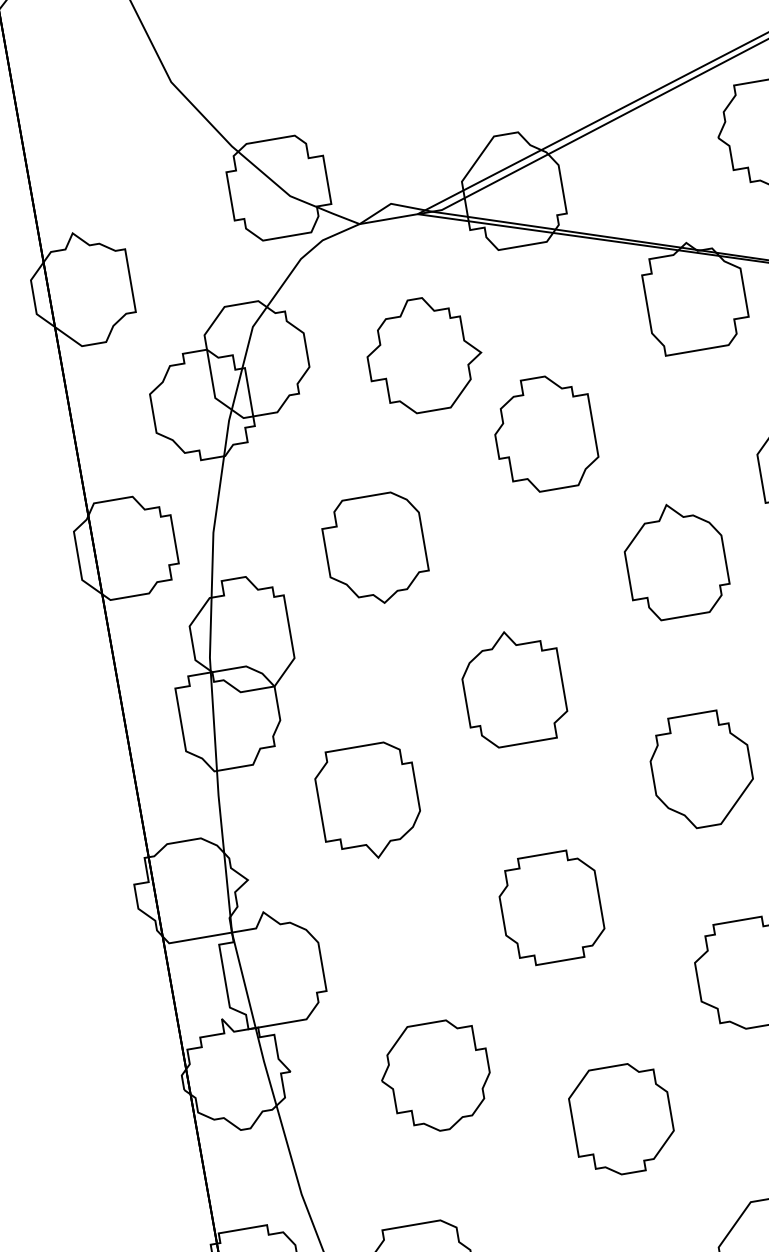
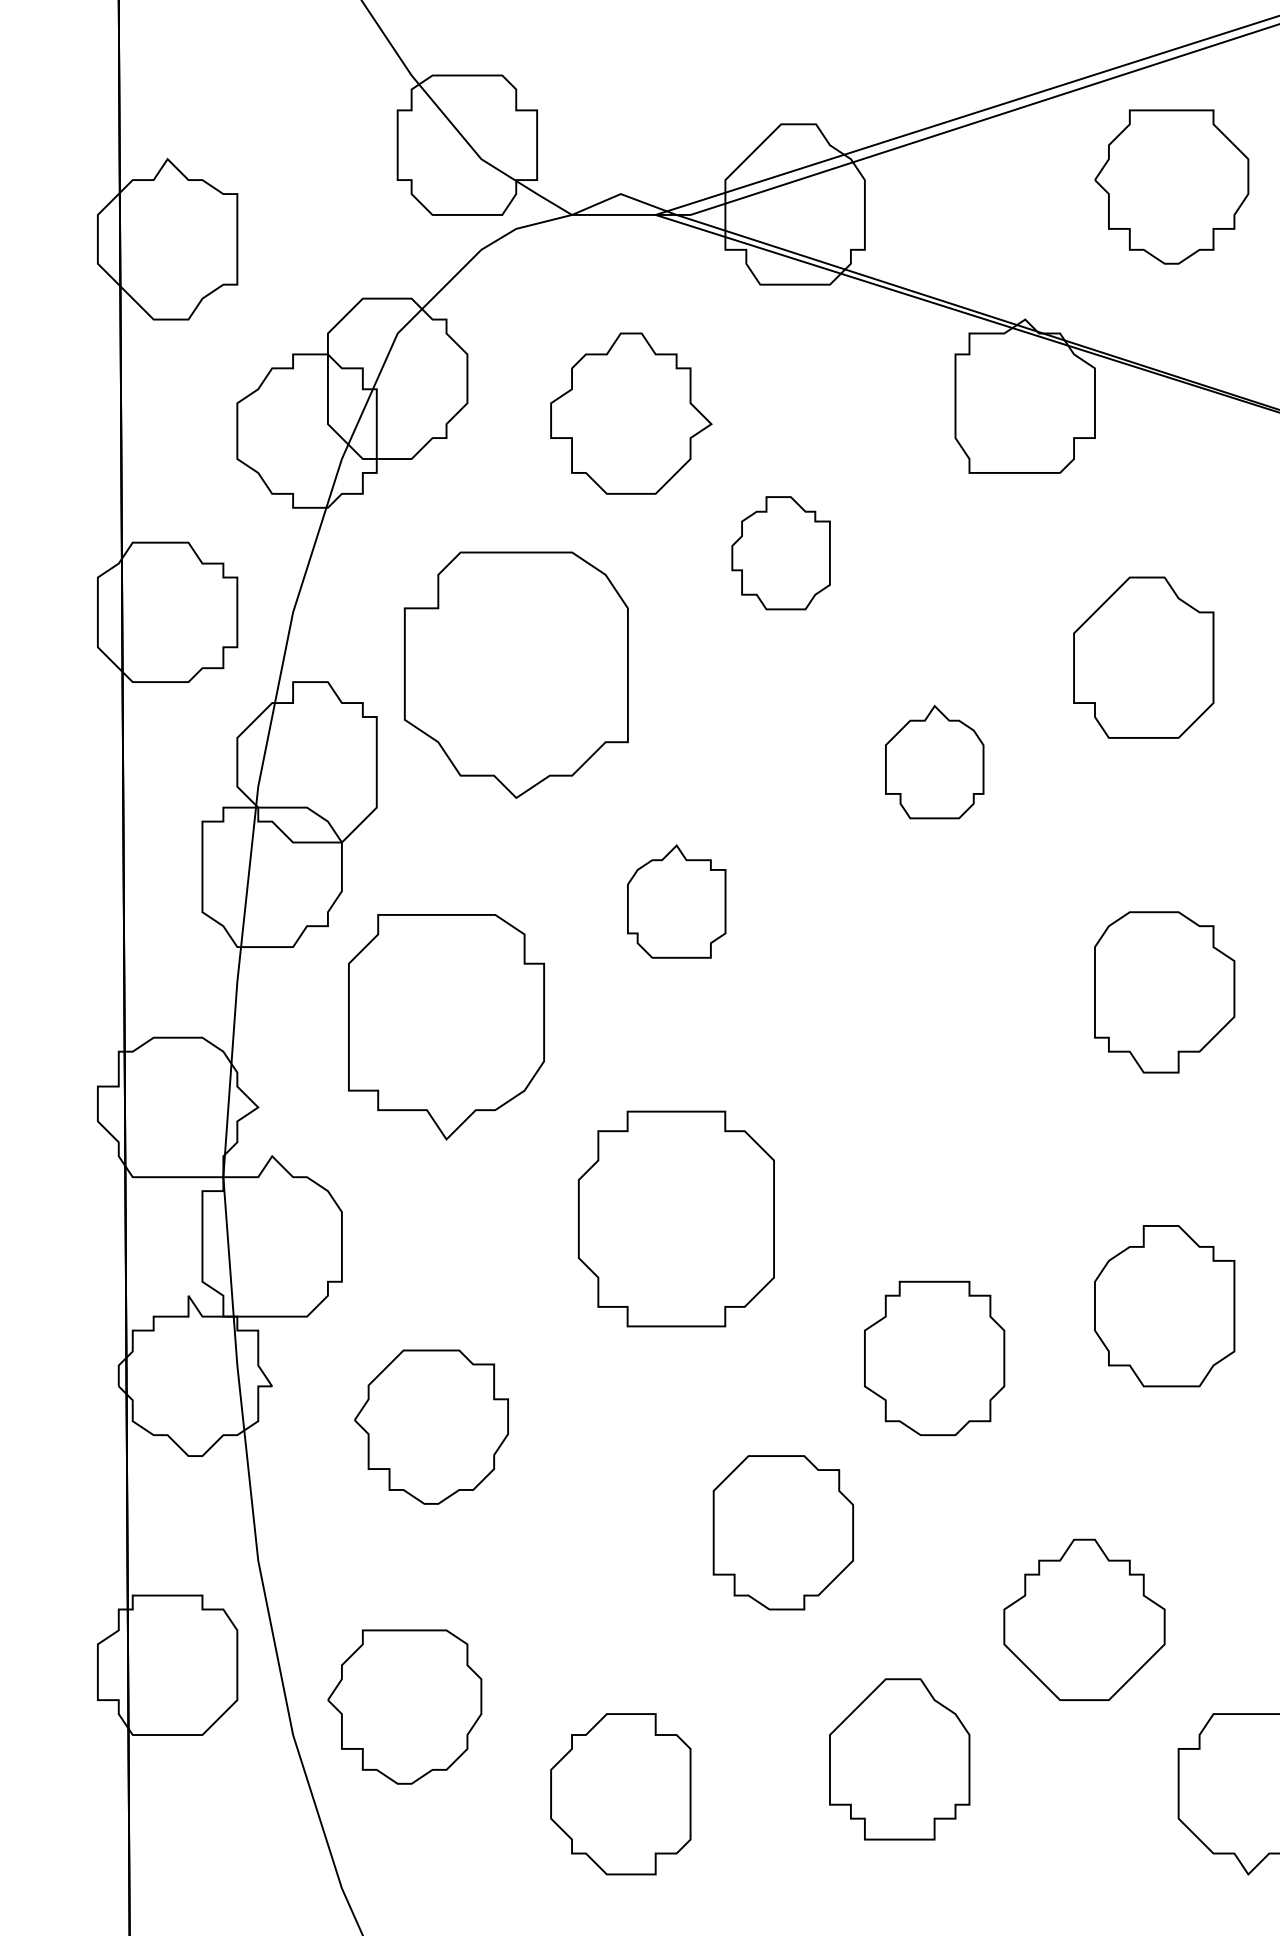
part: (544, 434) -> (780, 553), size x0.7
part: (374, 549) -> (515, 674), size x1.6
part: (675, 560) -> (934, 761), size x0.7
part: (513, 687) -> (676, 901), size x0.7
part: (701, 770) -> (920, 1062), removed
part: (368, 802) -> (446, 1027), size x1.4
part: (551, 907) -> (676, 1218), size x1.4
part: (435, 1076) -> (431, 1426), moved
part: (621, 1119) -> (782, 1532), moved

